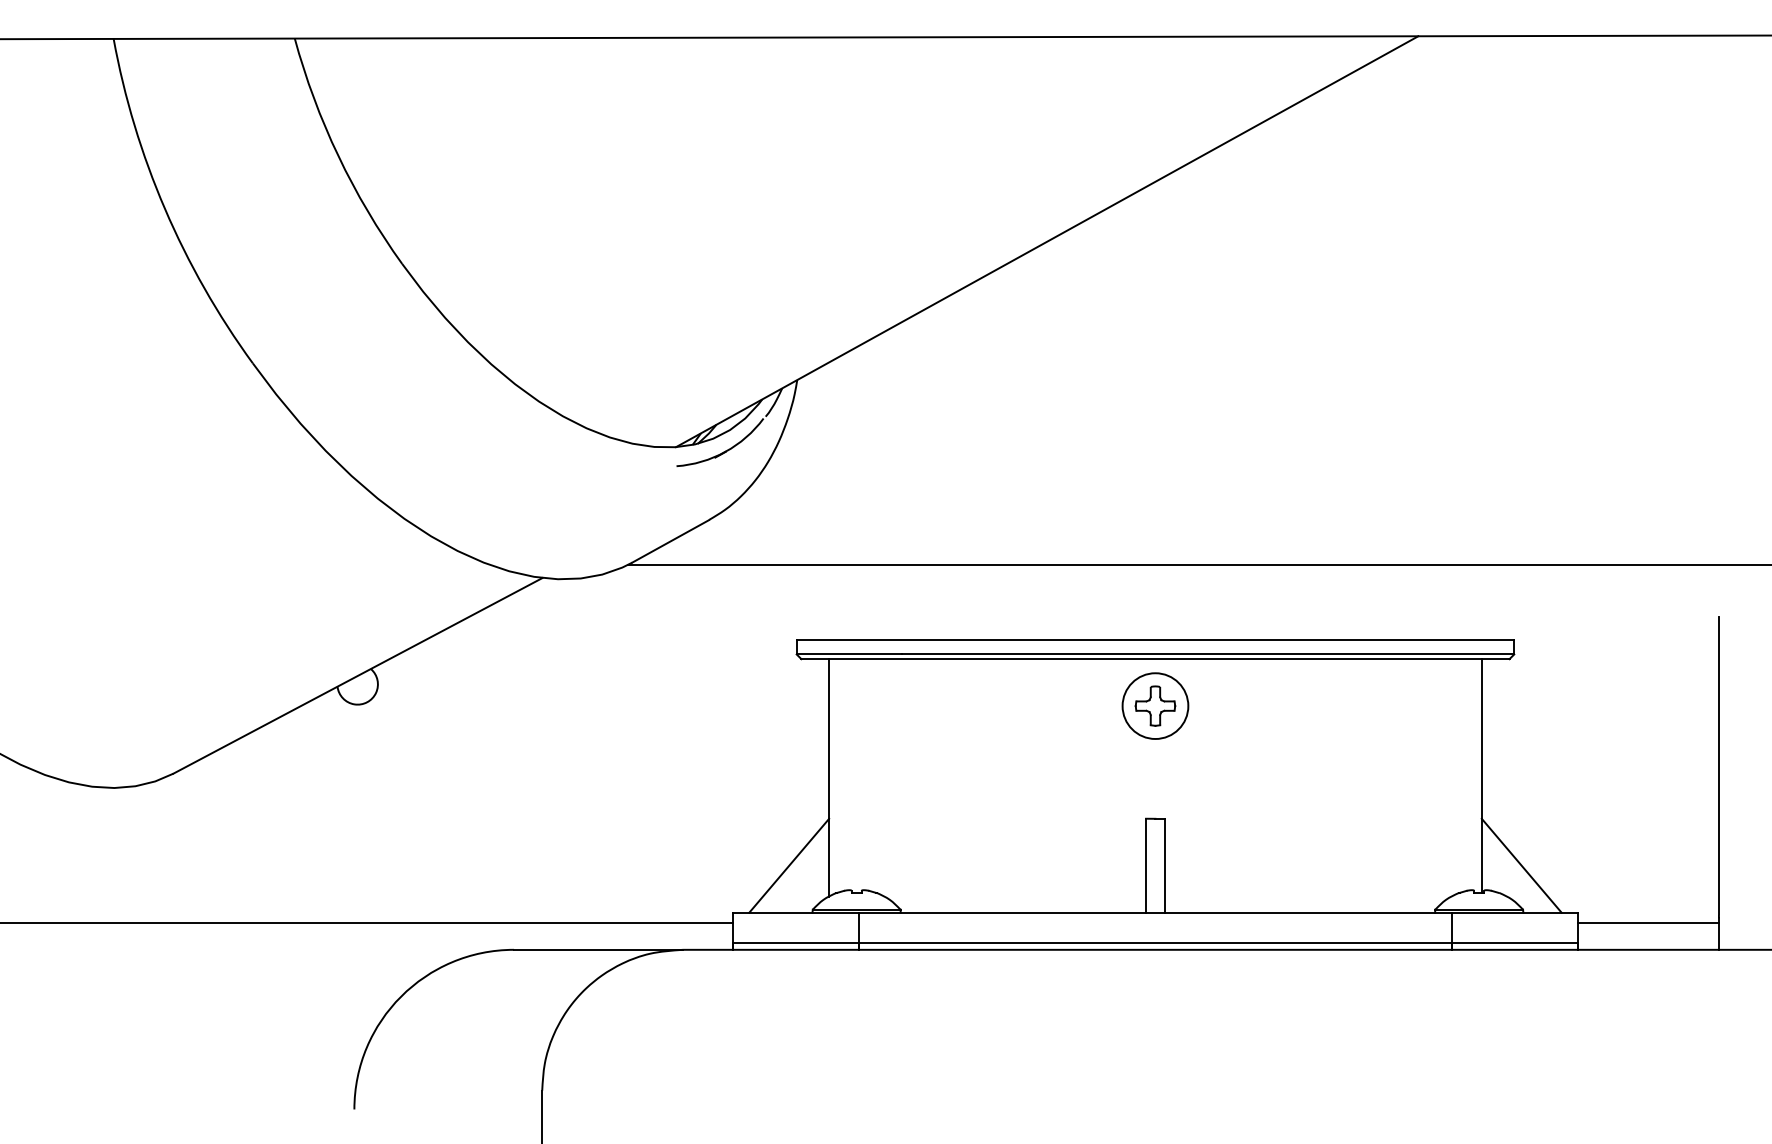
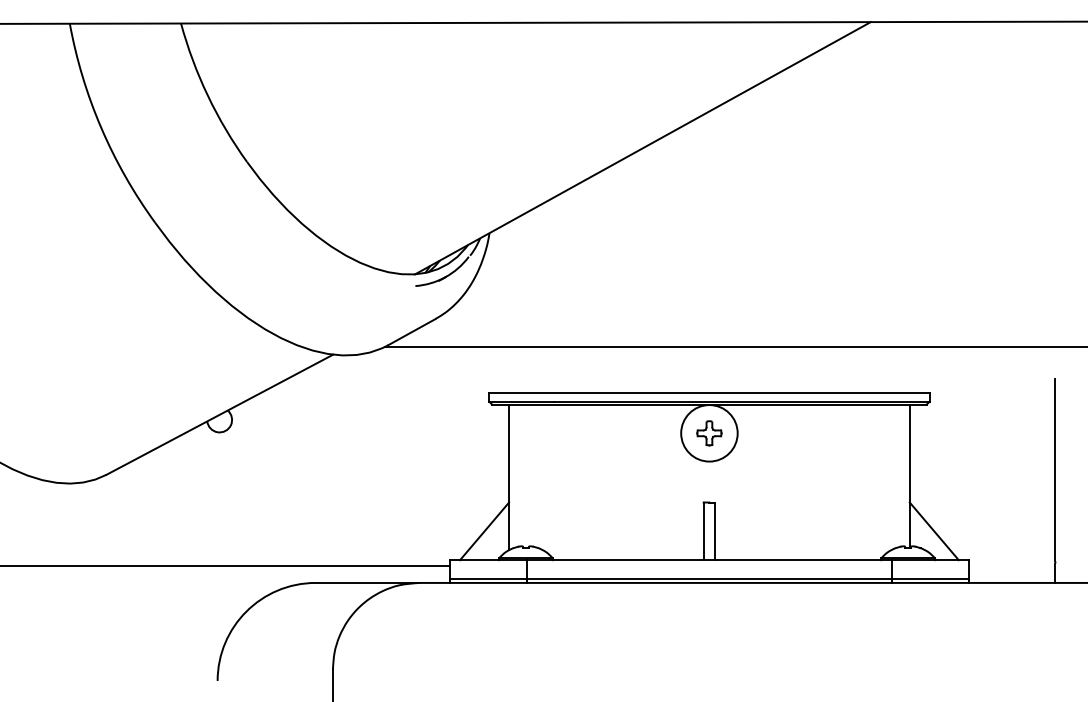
circle: (1155, 706) -> (709, 433), size x1.4
line: (1647, 923) -> (1011, 566), removed

